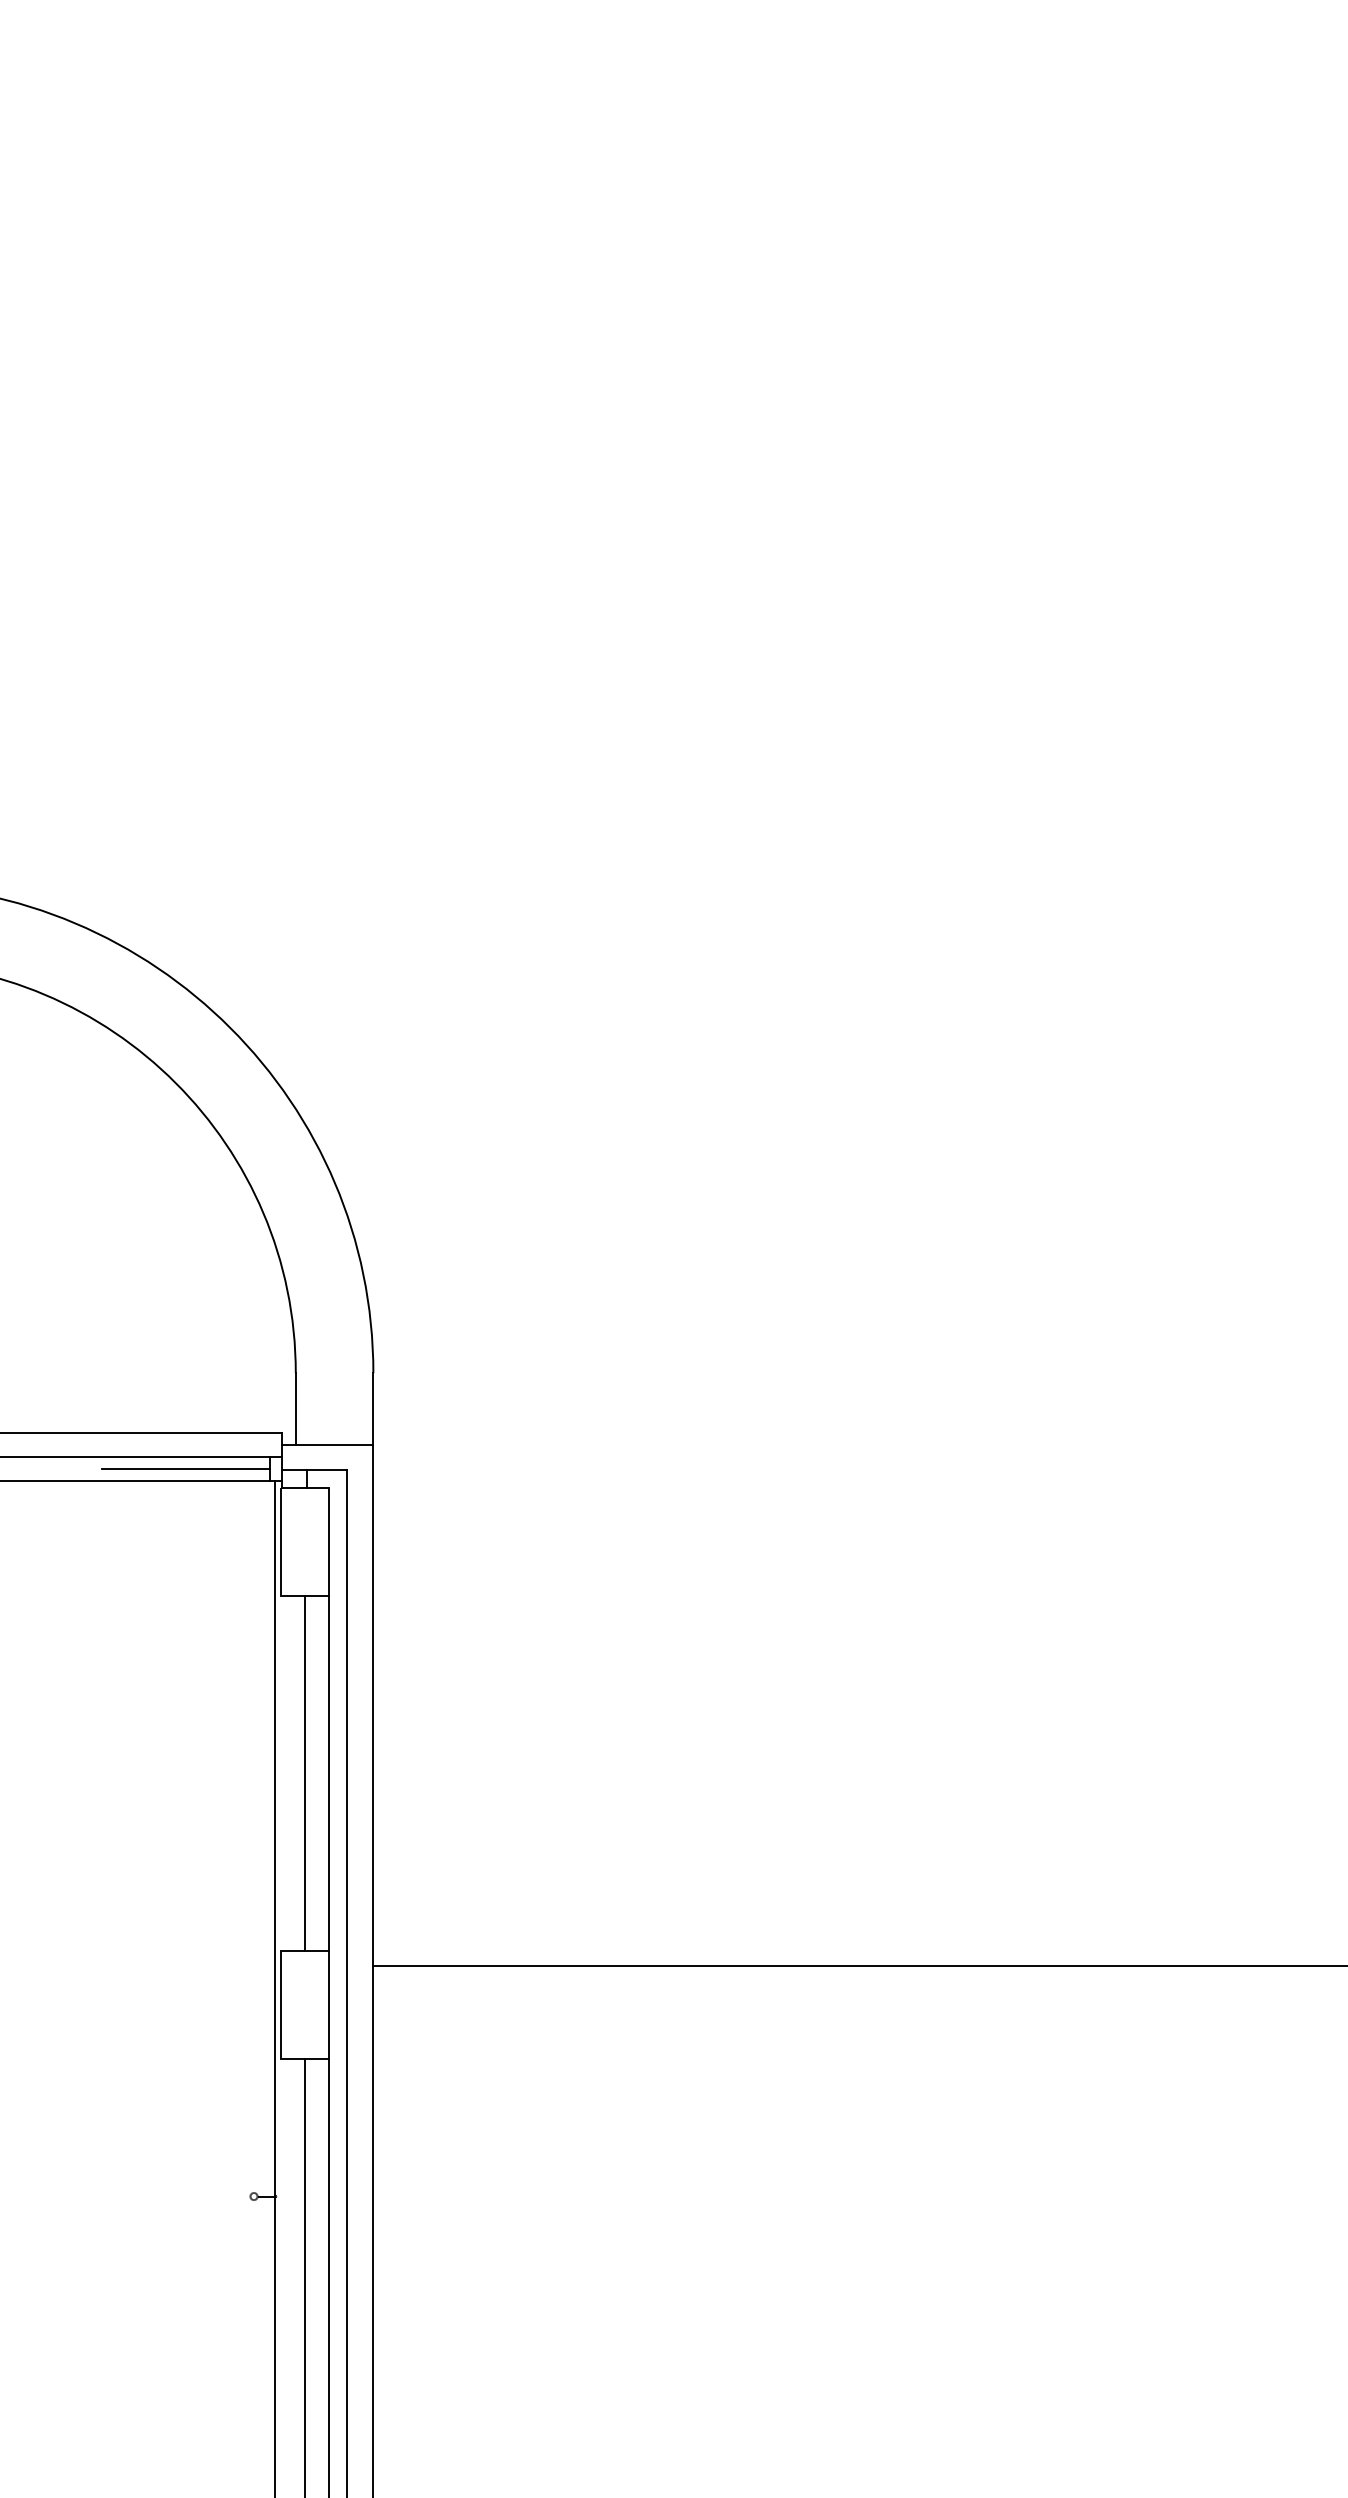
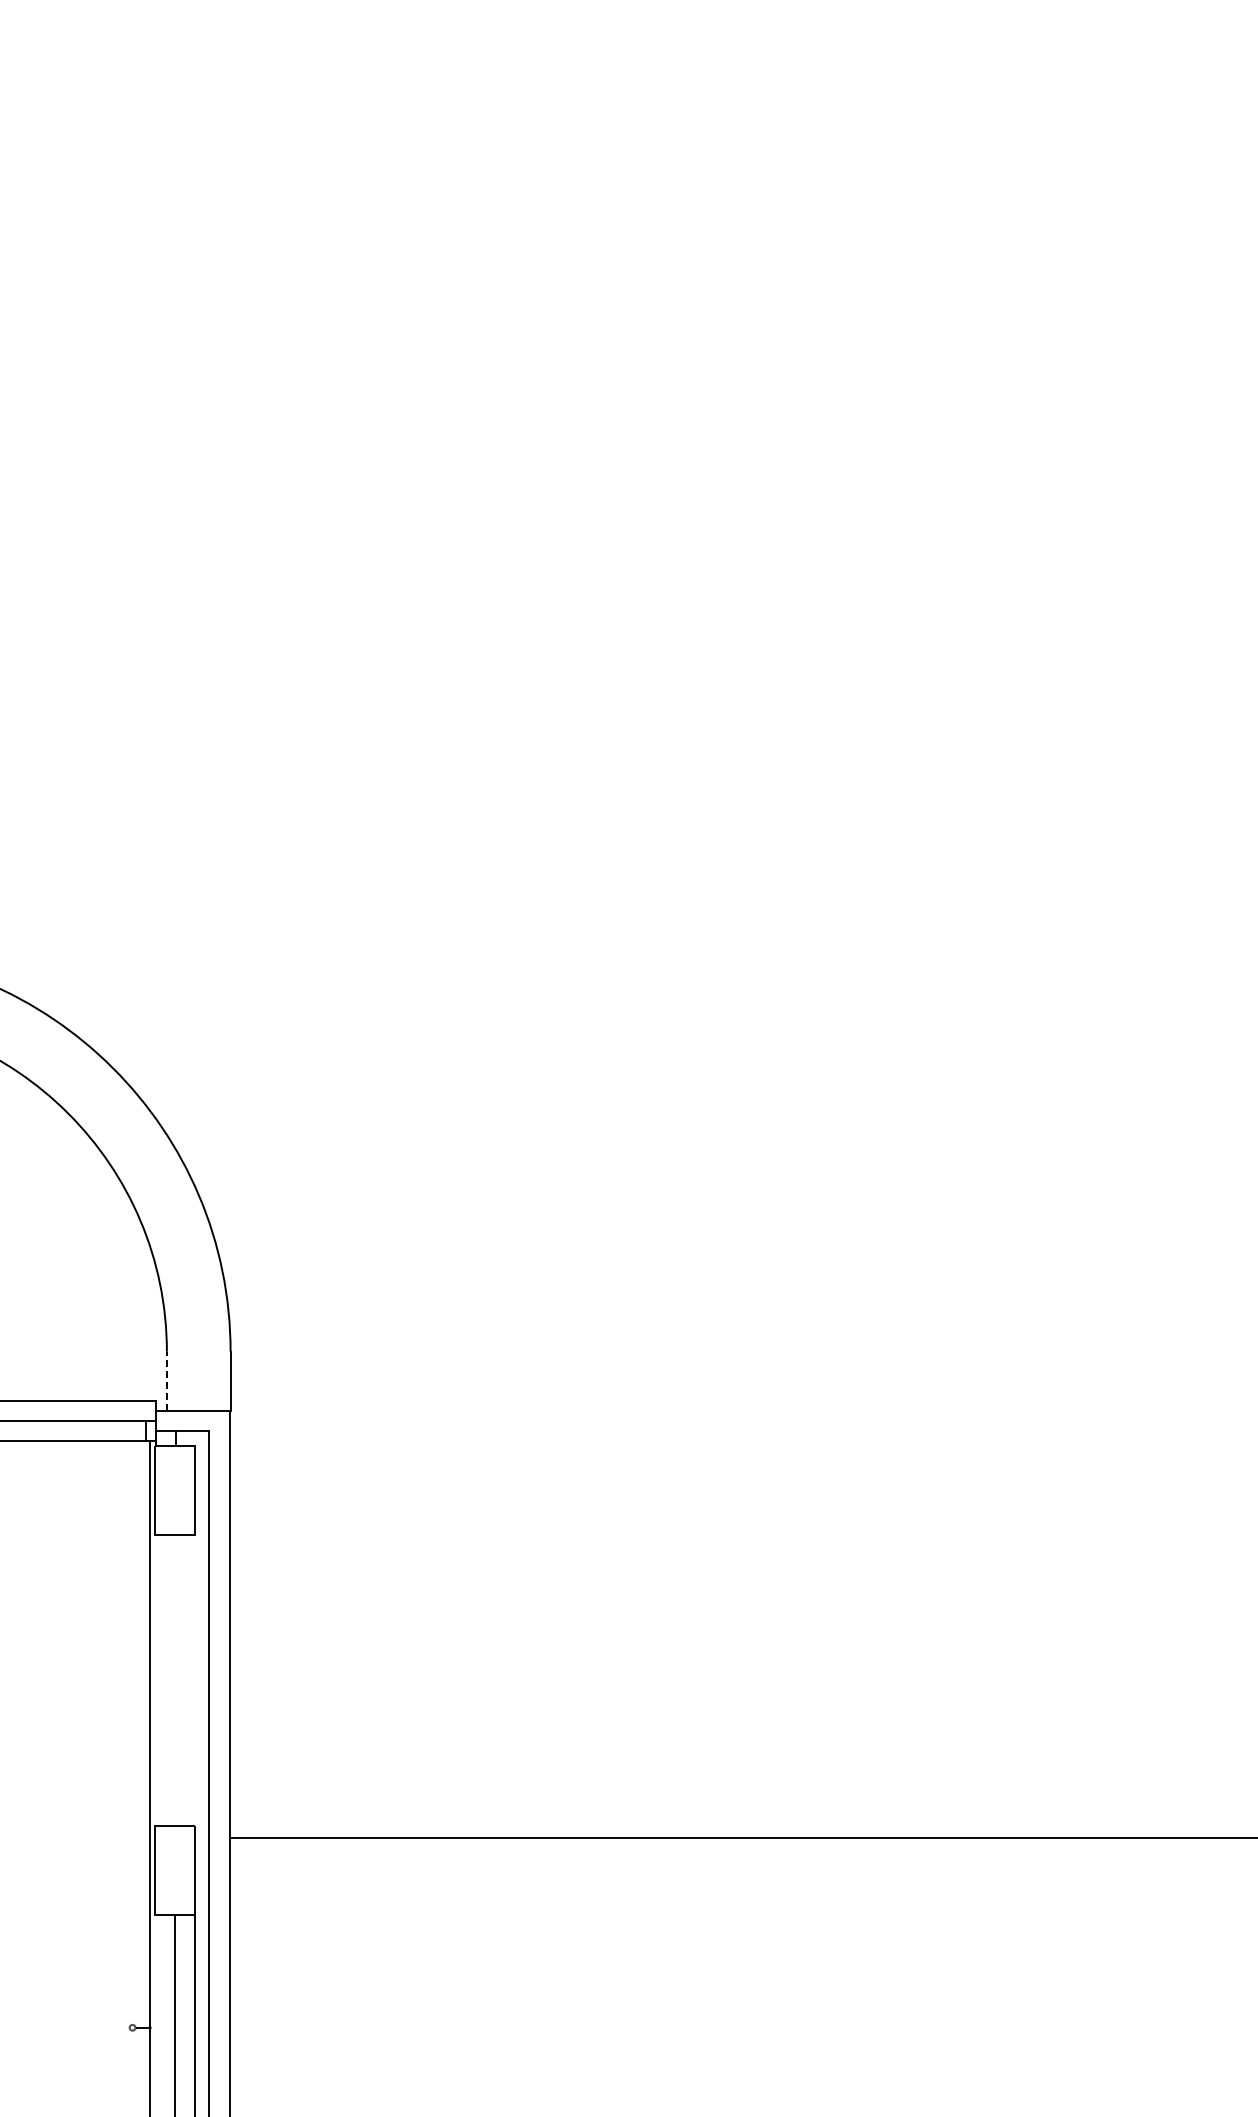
line: (295, 1409) -> (166, 1381), solid -> dashed
line: (185, 1469) -> (76, 1430), removed
line: (305, 1773) -> (174, 1680), removed
line: (329, 1773) -> (194, 1680), removed

